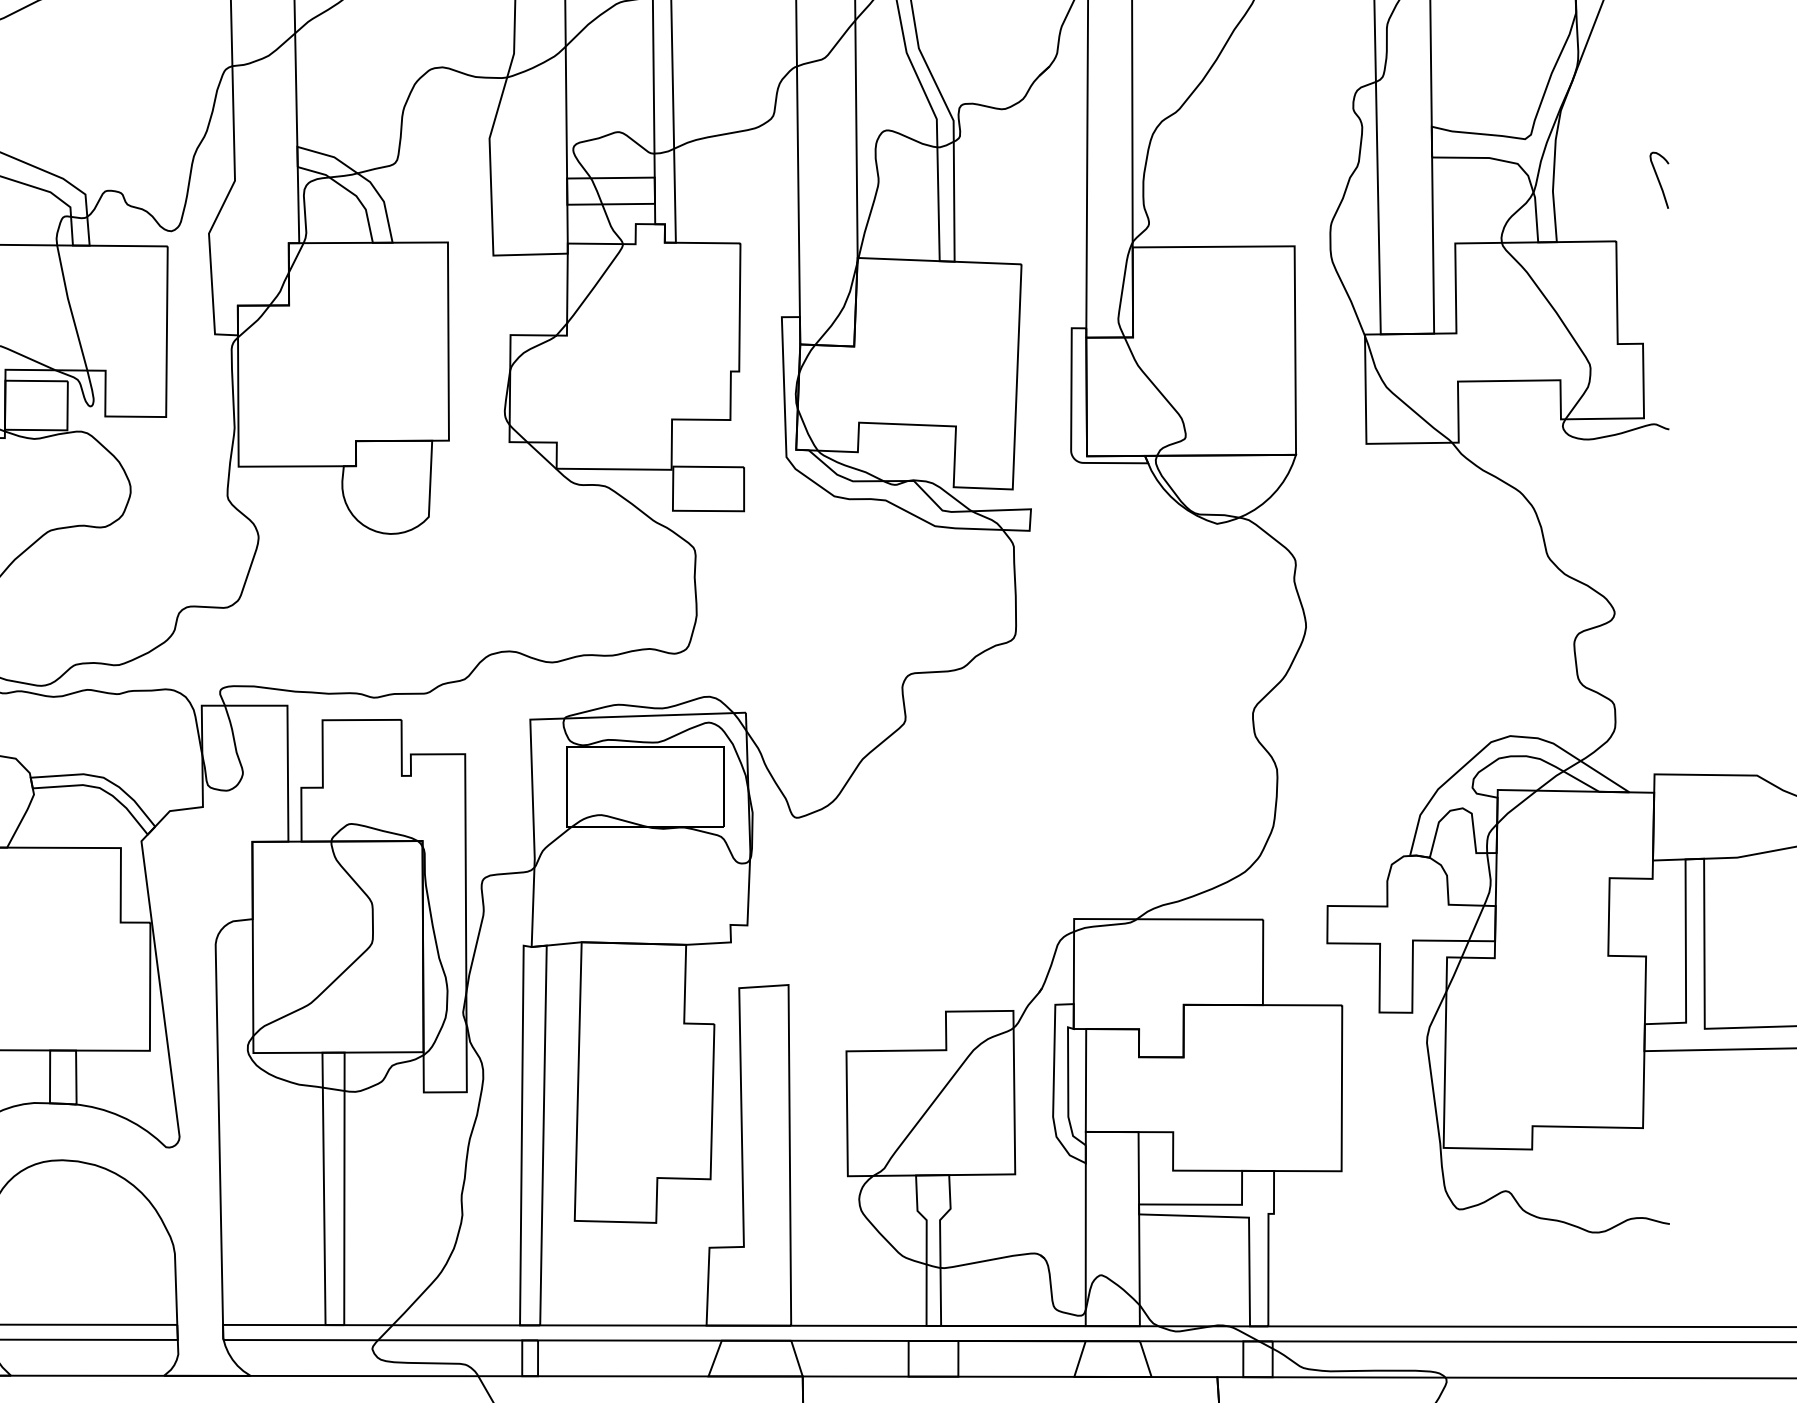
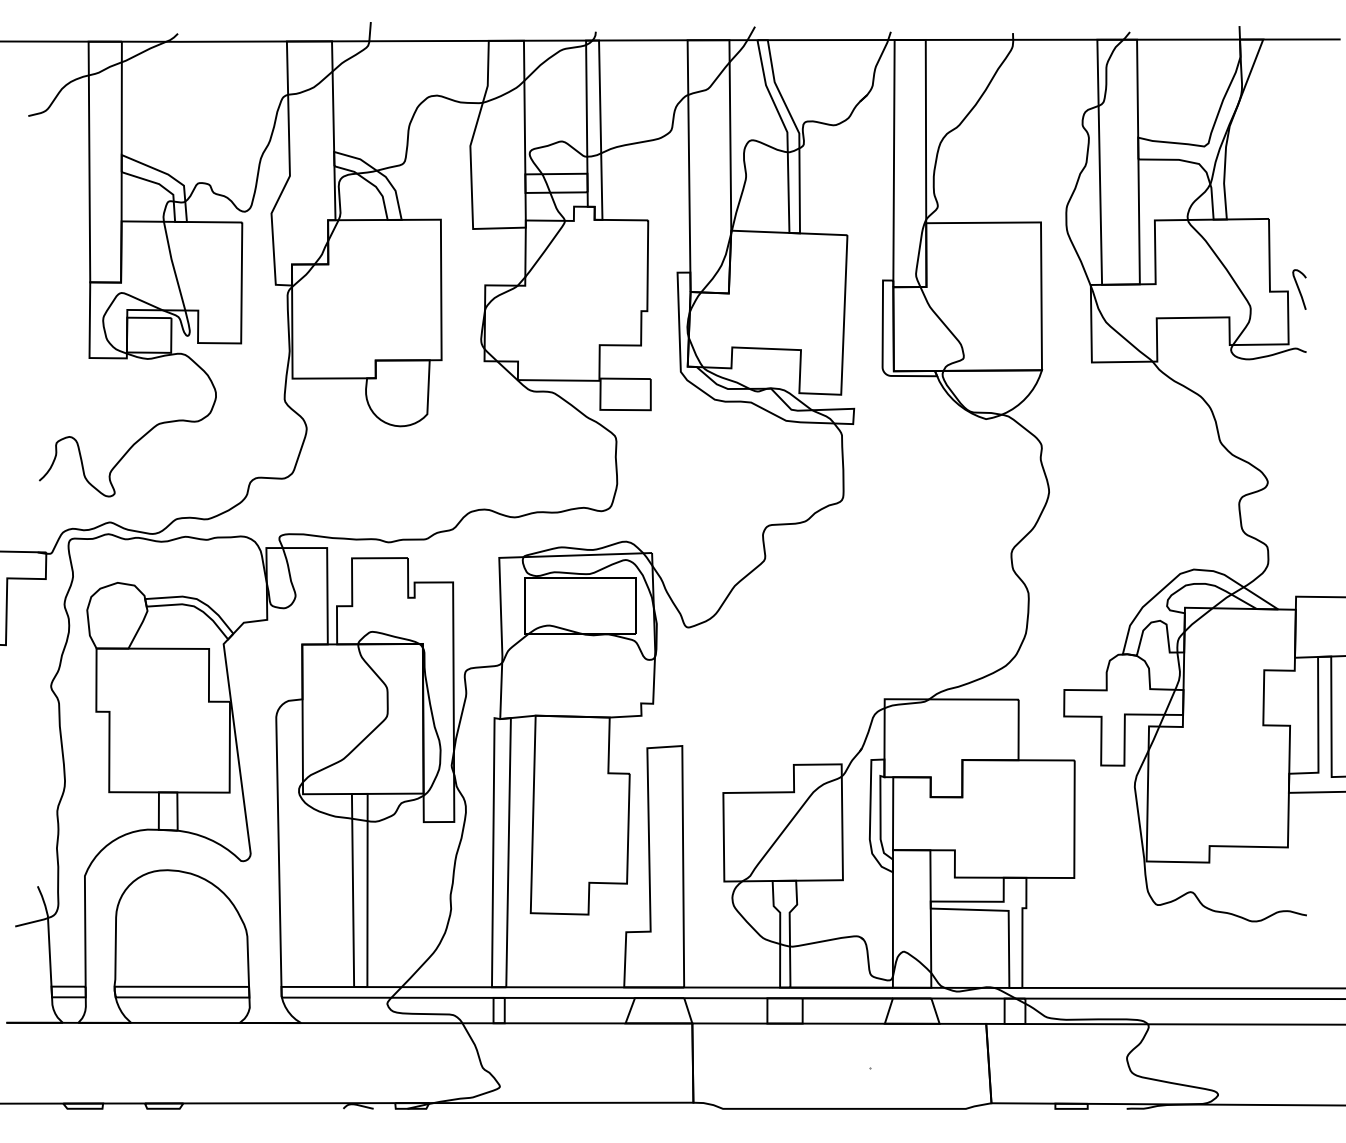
curve: (1659, 180) -> (1299, 289), moved

